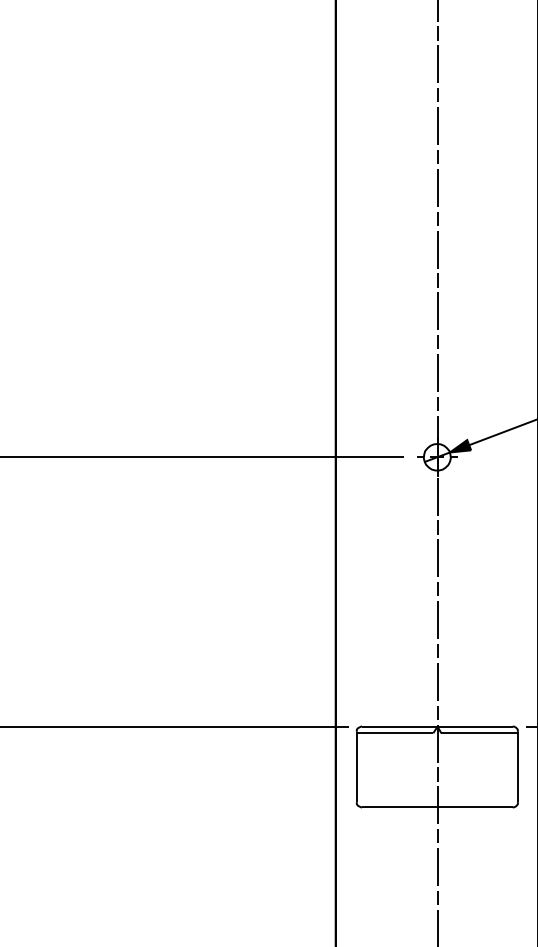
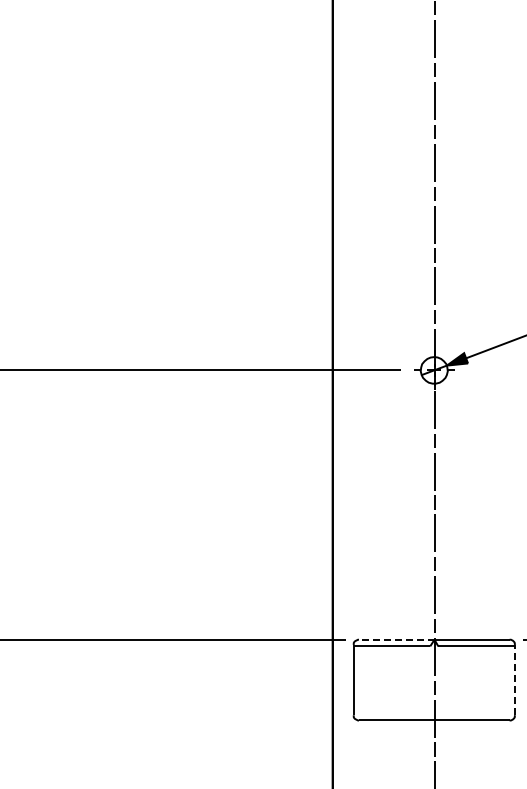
line: (399, 726) -> (396, 639), solid -> dashed
line: (518, 767) -> (515, 680), solid -> dashed

